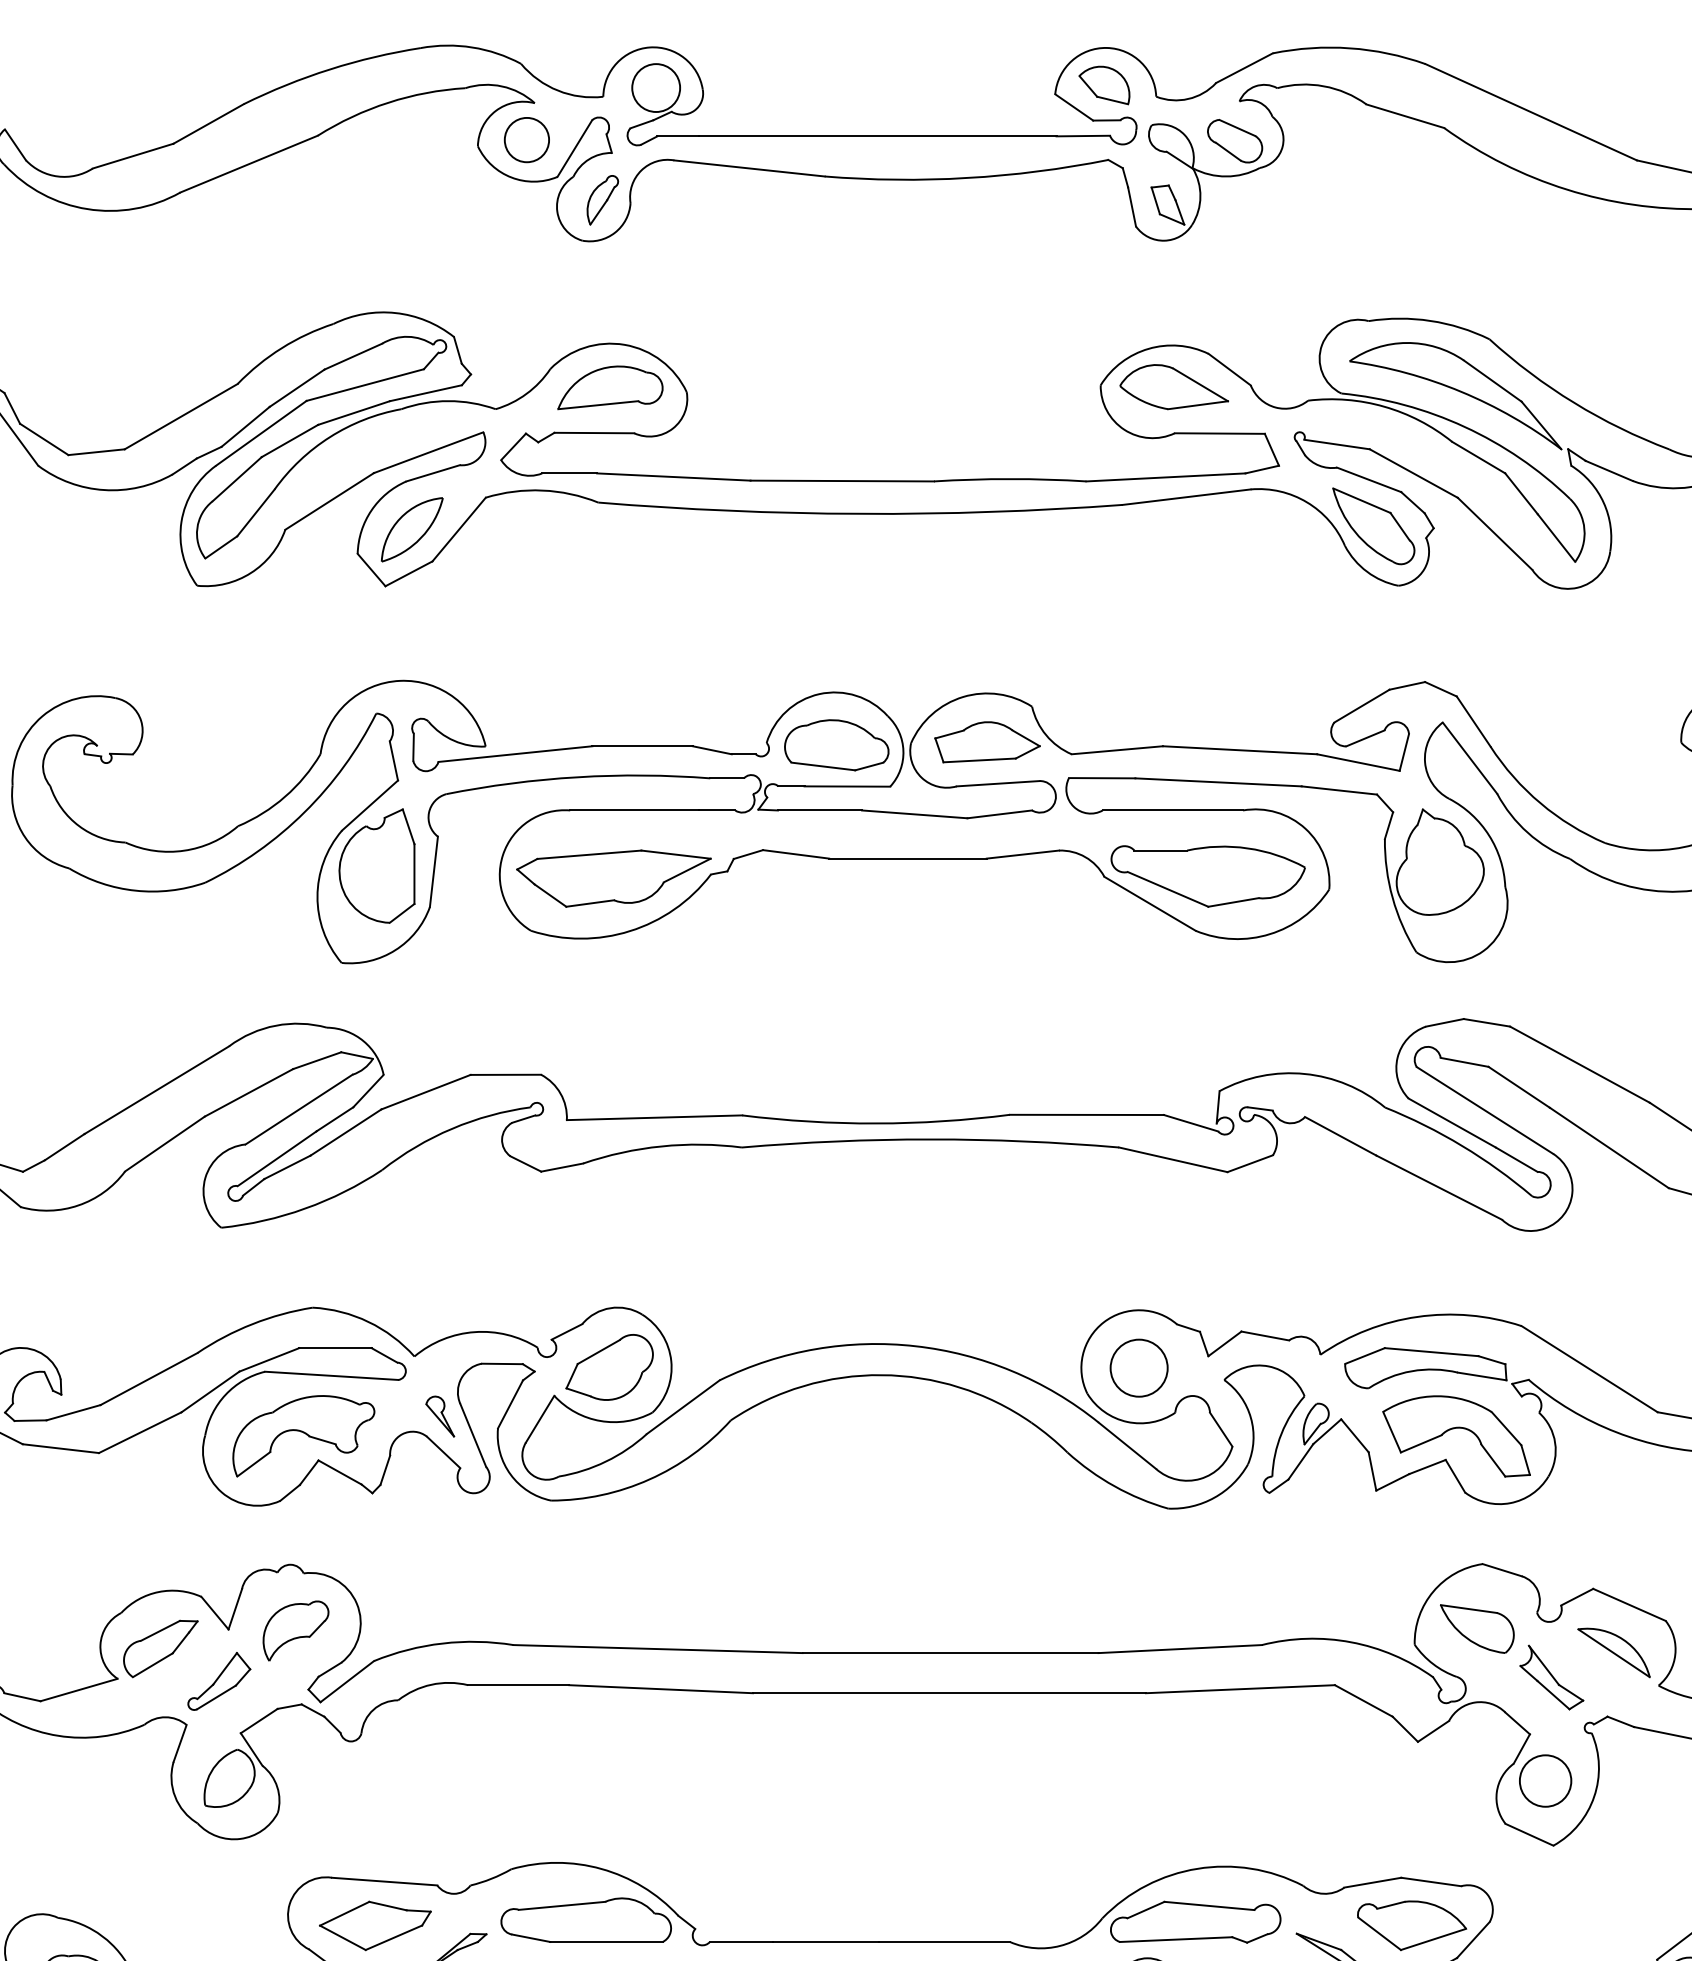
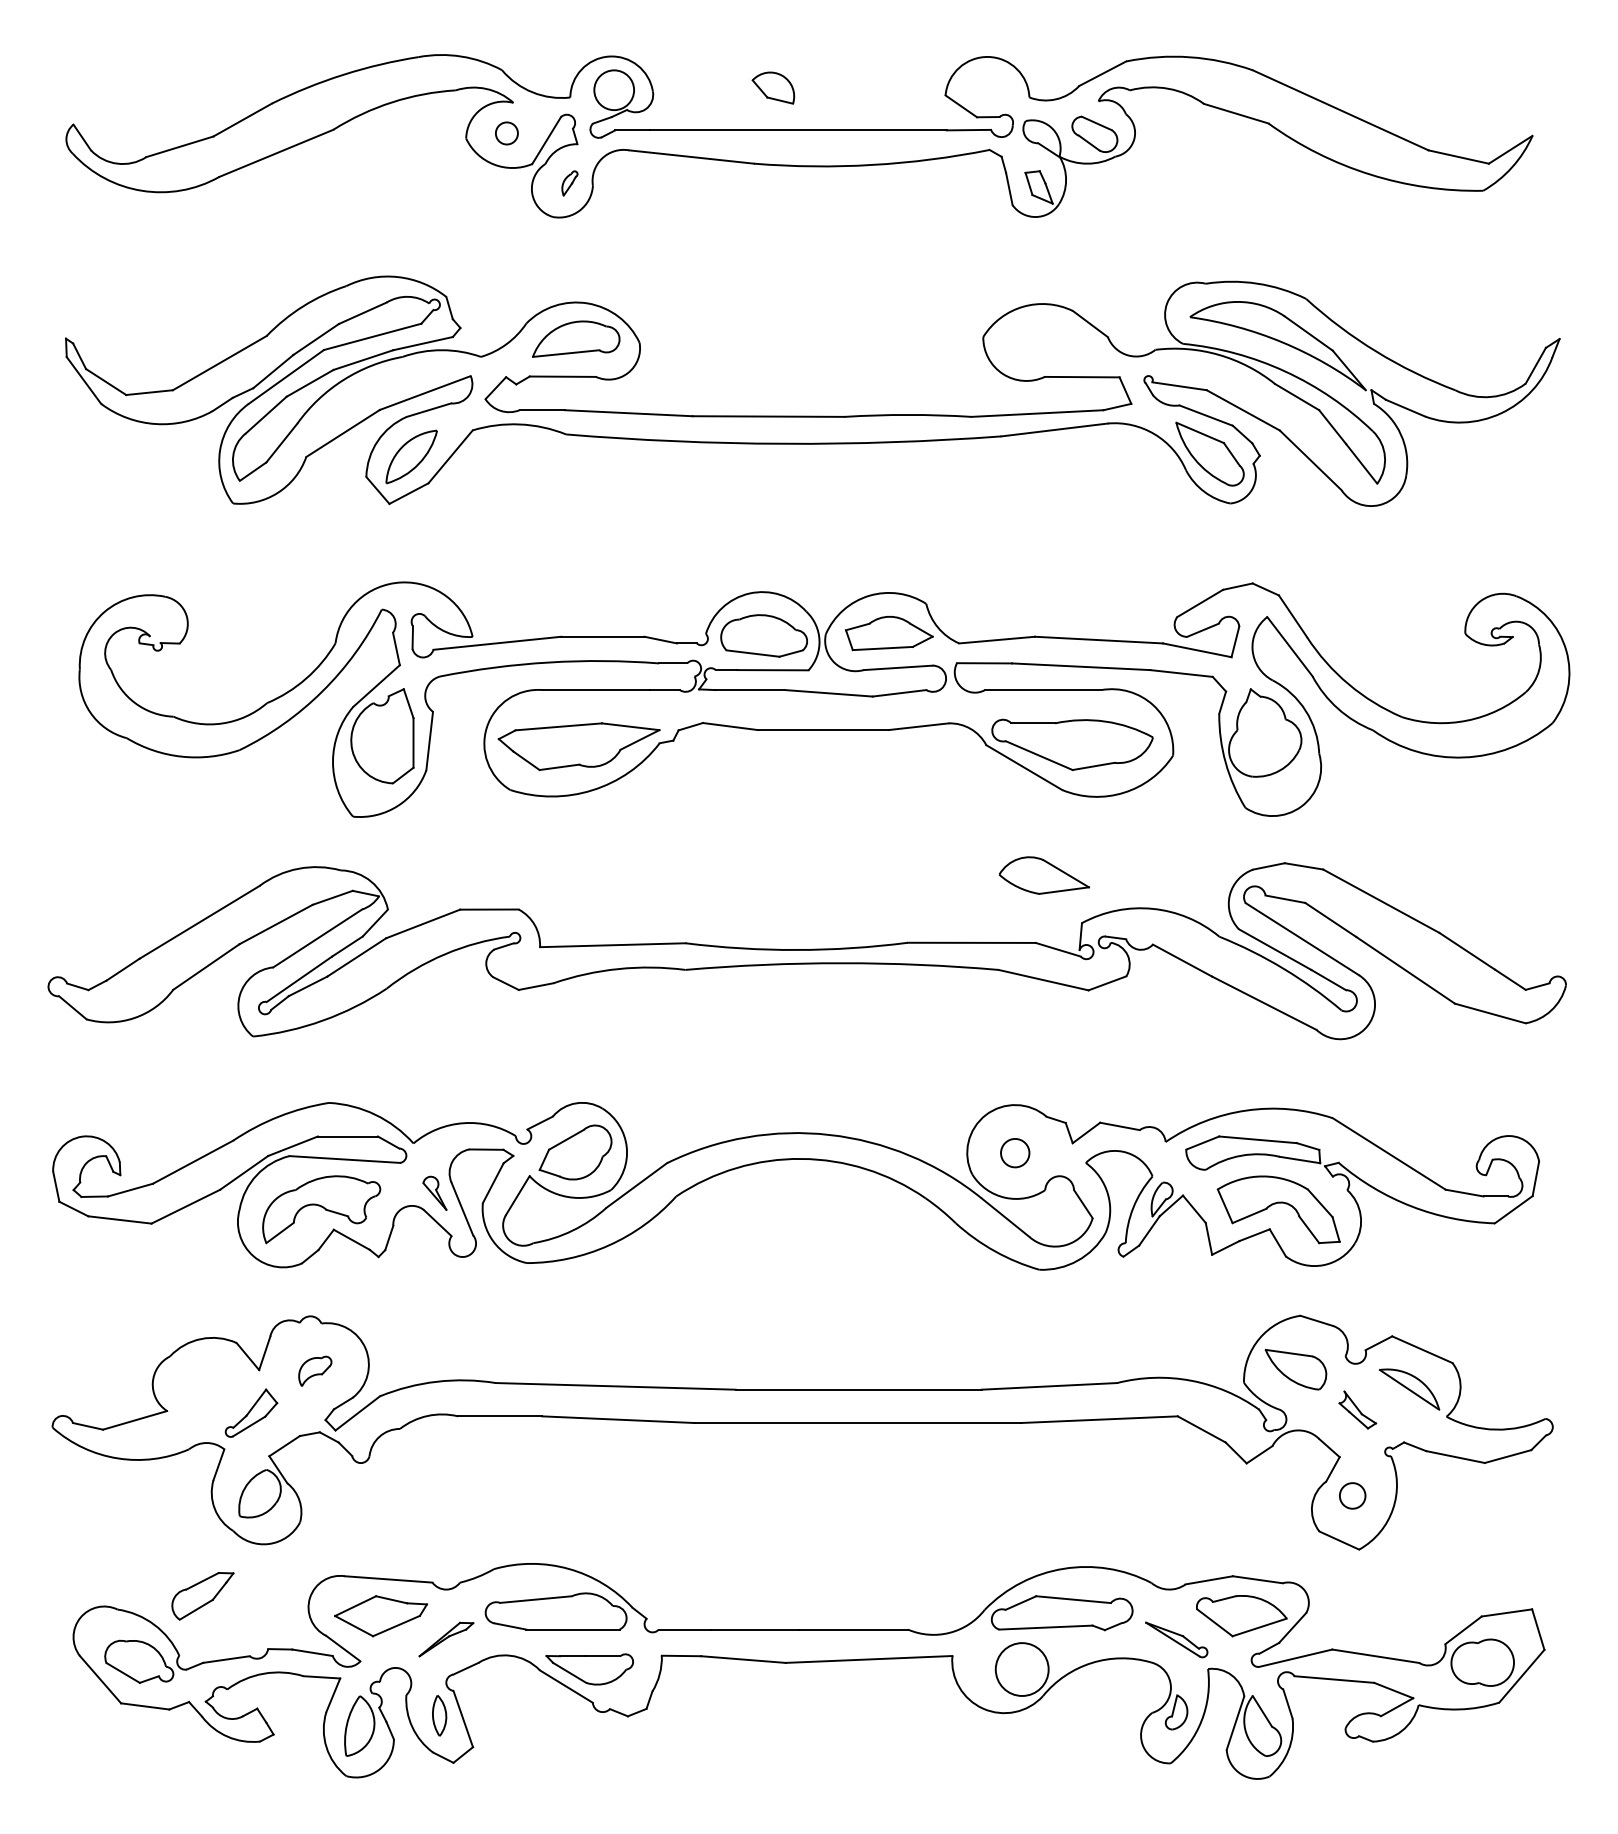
part: (1104, 84) -> (773, 87), moved
circle: (526, 140) -> (506, 133), size x0.6
part: (602, 200) -> (569, 183), size x0.6
part: (1173, 387) -> (1043, 875), moved
circle: (1138, 1367) -> (1014, 1152), size x0.6
part: (296, 1631) -> (315, 1371), size x0.6
part: (160, 1649) -> (202, 1596), moved
part: (1551, 1676) -> (1357, 1409), size x0.7
circle: (1545, 1780) -> (1352, 1495), size x0.6

